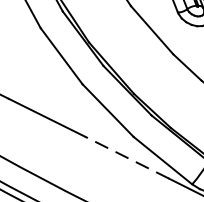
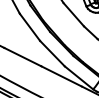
line: (126, 157) -> (61, 76), dashed -> solid

